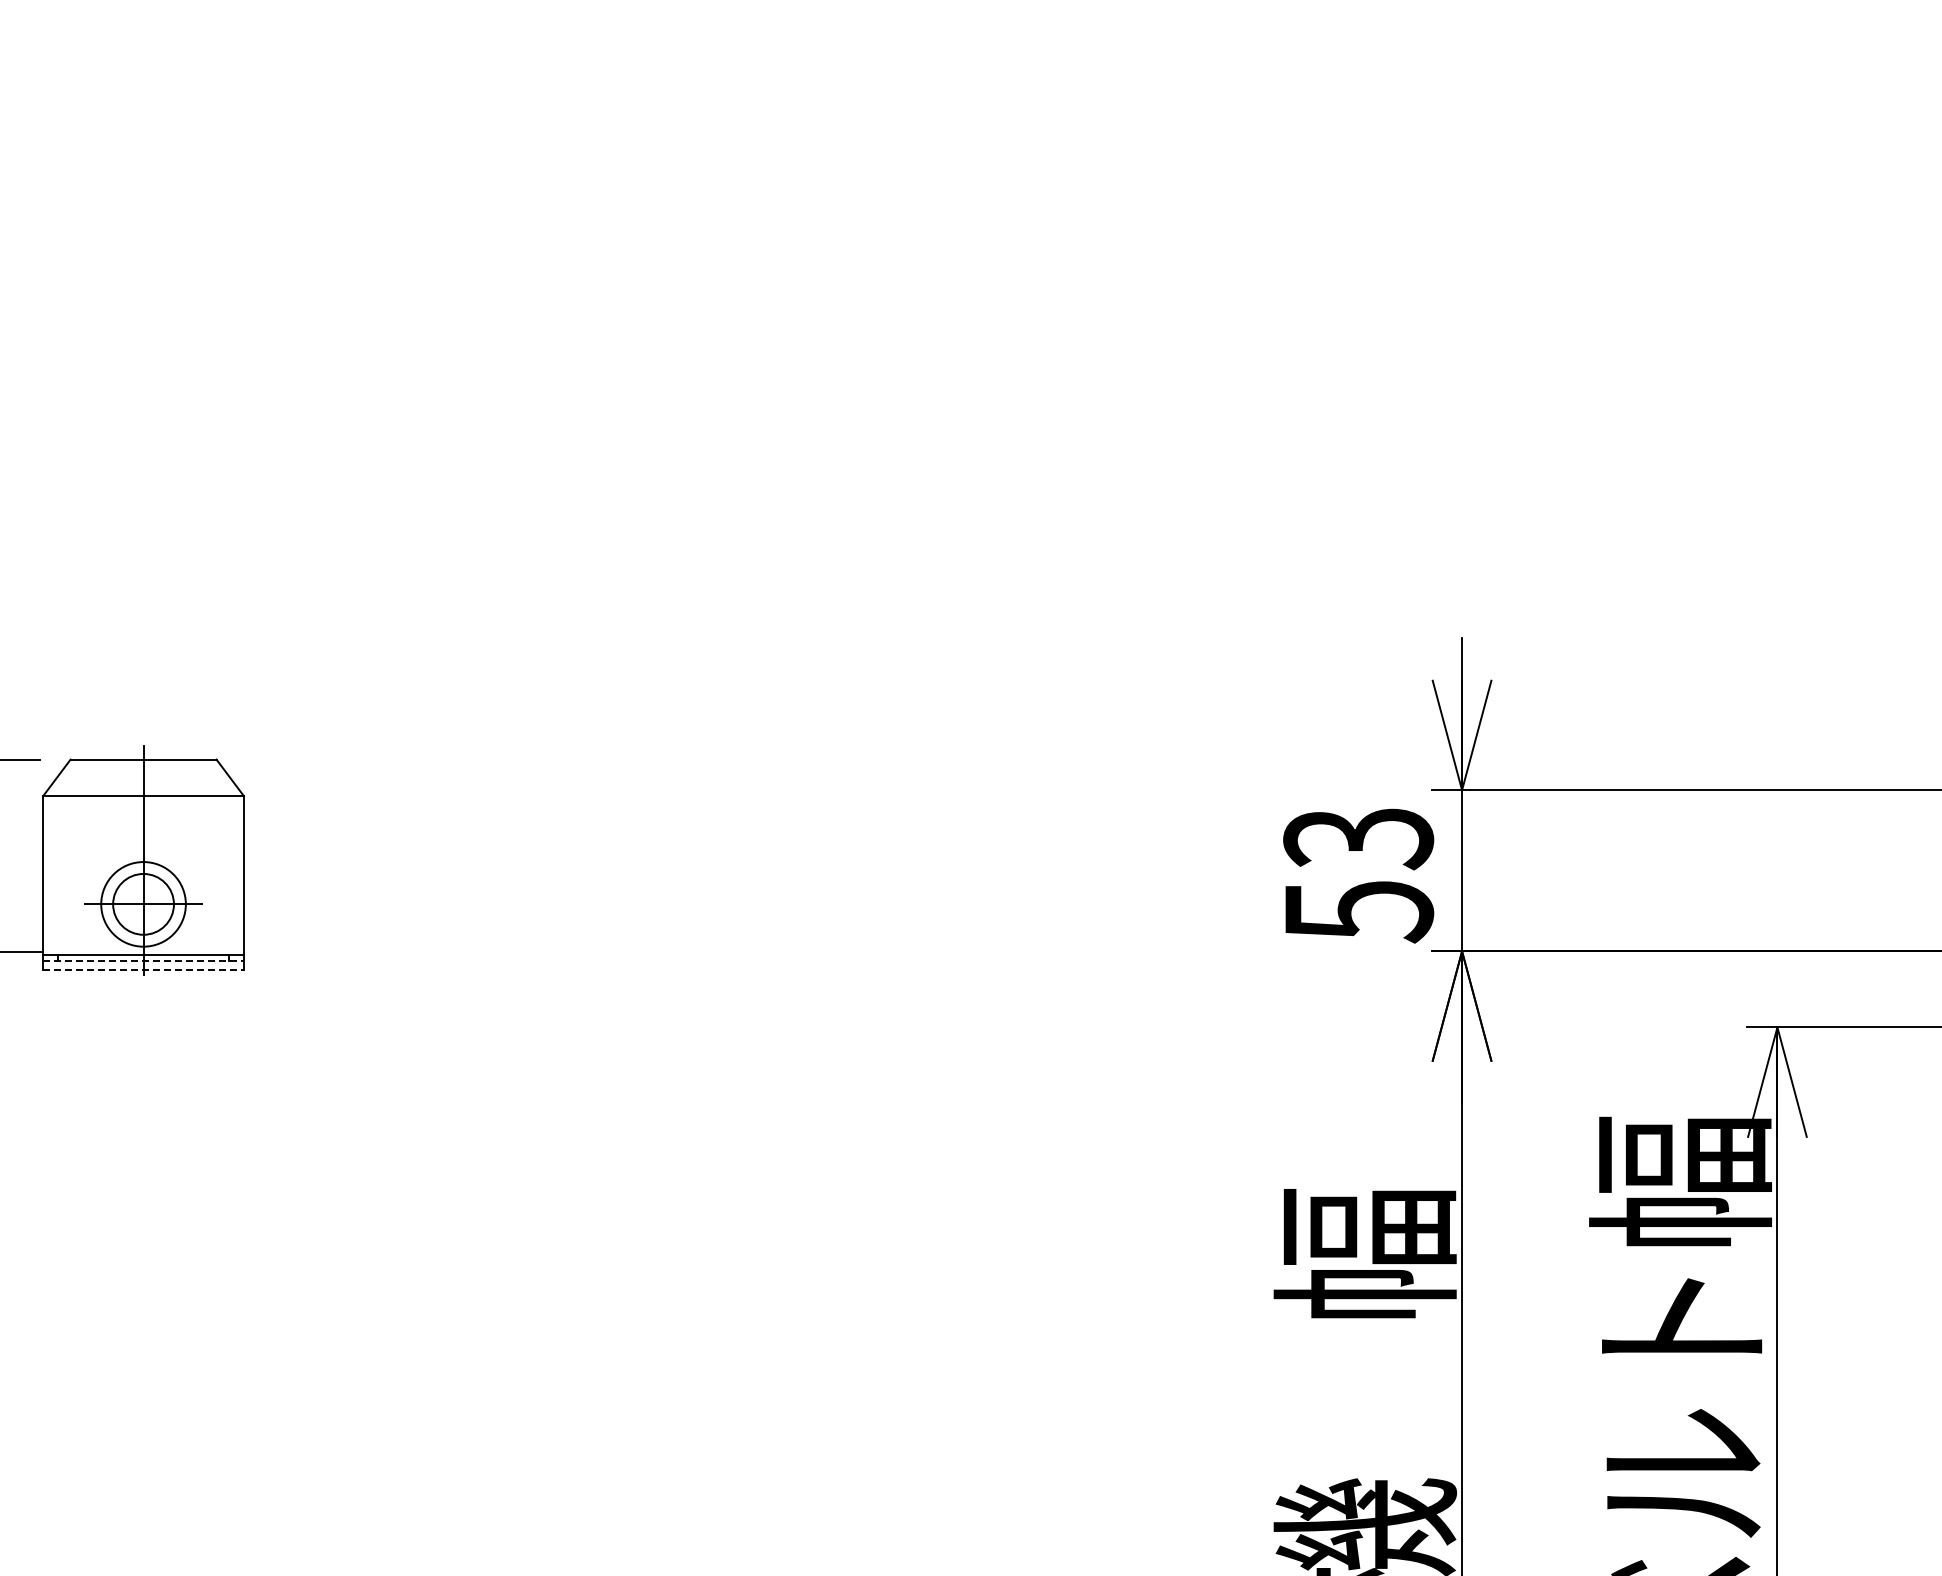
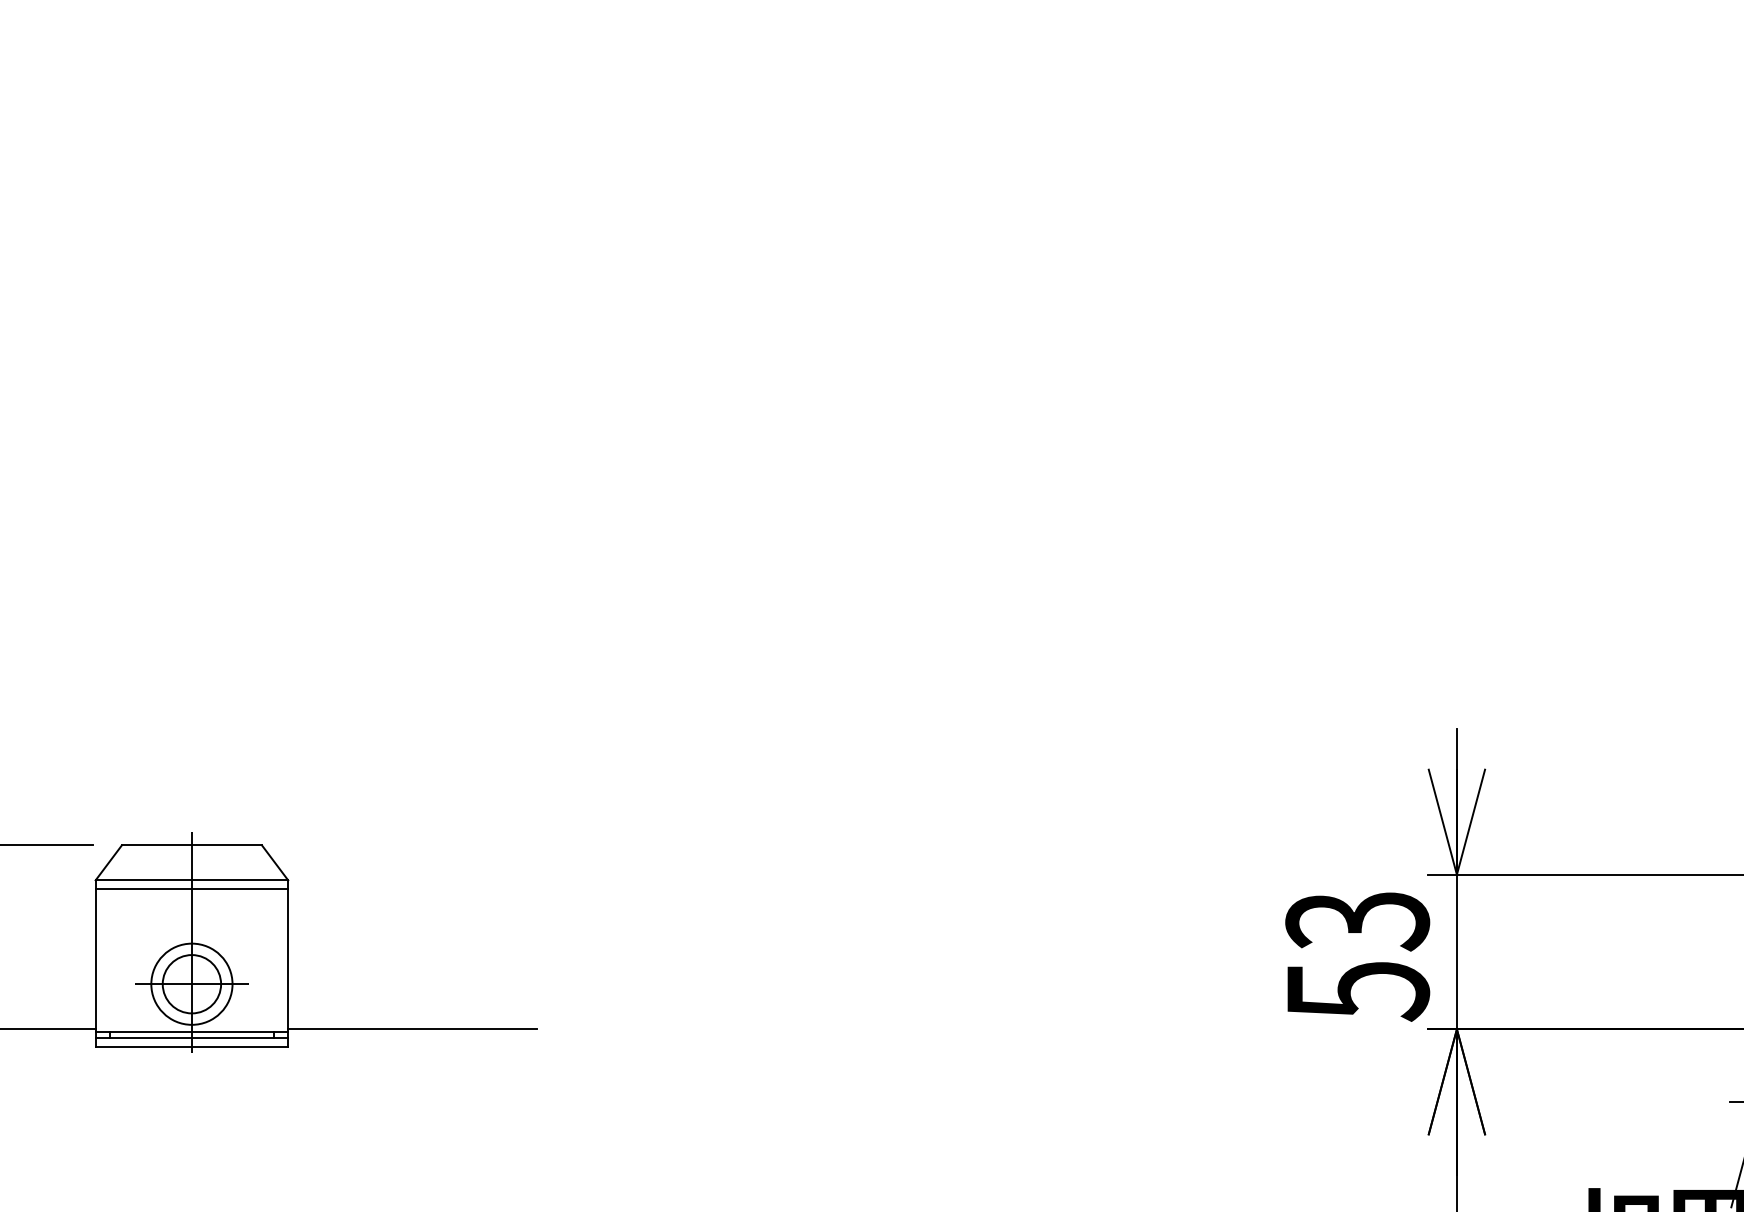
line: (143, 805) -> (191, 889), added
line: (373, 951) -> (412, 1029), added
line: (144, 960) -> (192, 1038), dashed -> solid
line: (144, 969) -> (192, 1046), dashed -> solid

